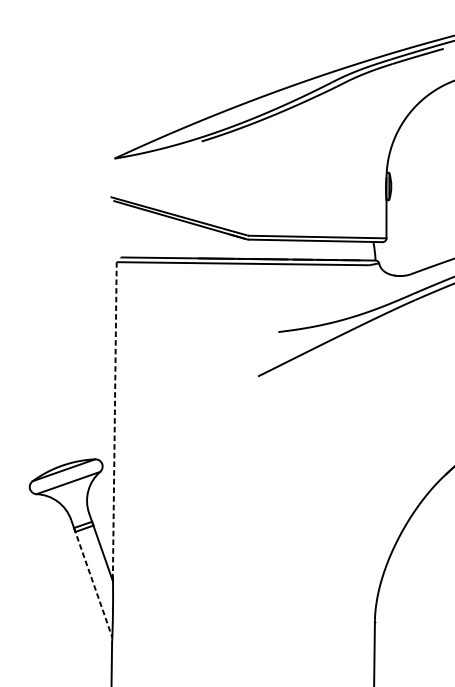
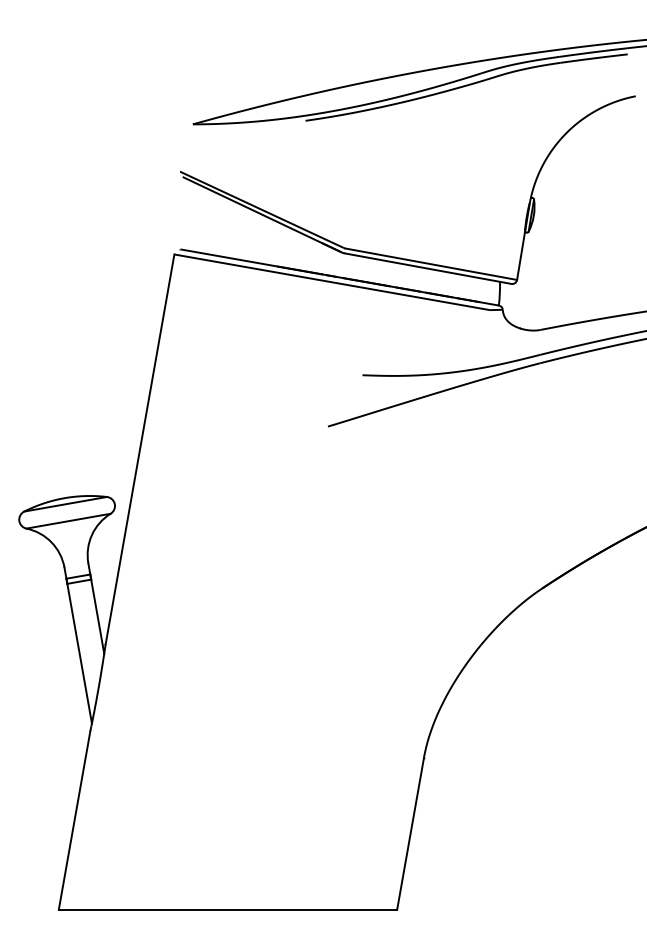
line: (115, 418) -> (140, 449), dashed -> solid
line: (93, 582) -> (79, 651), dashed -> solid

